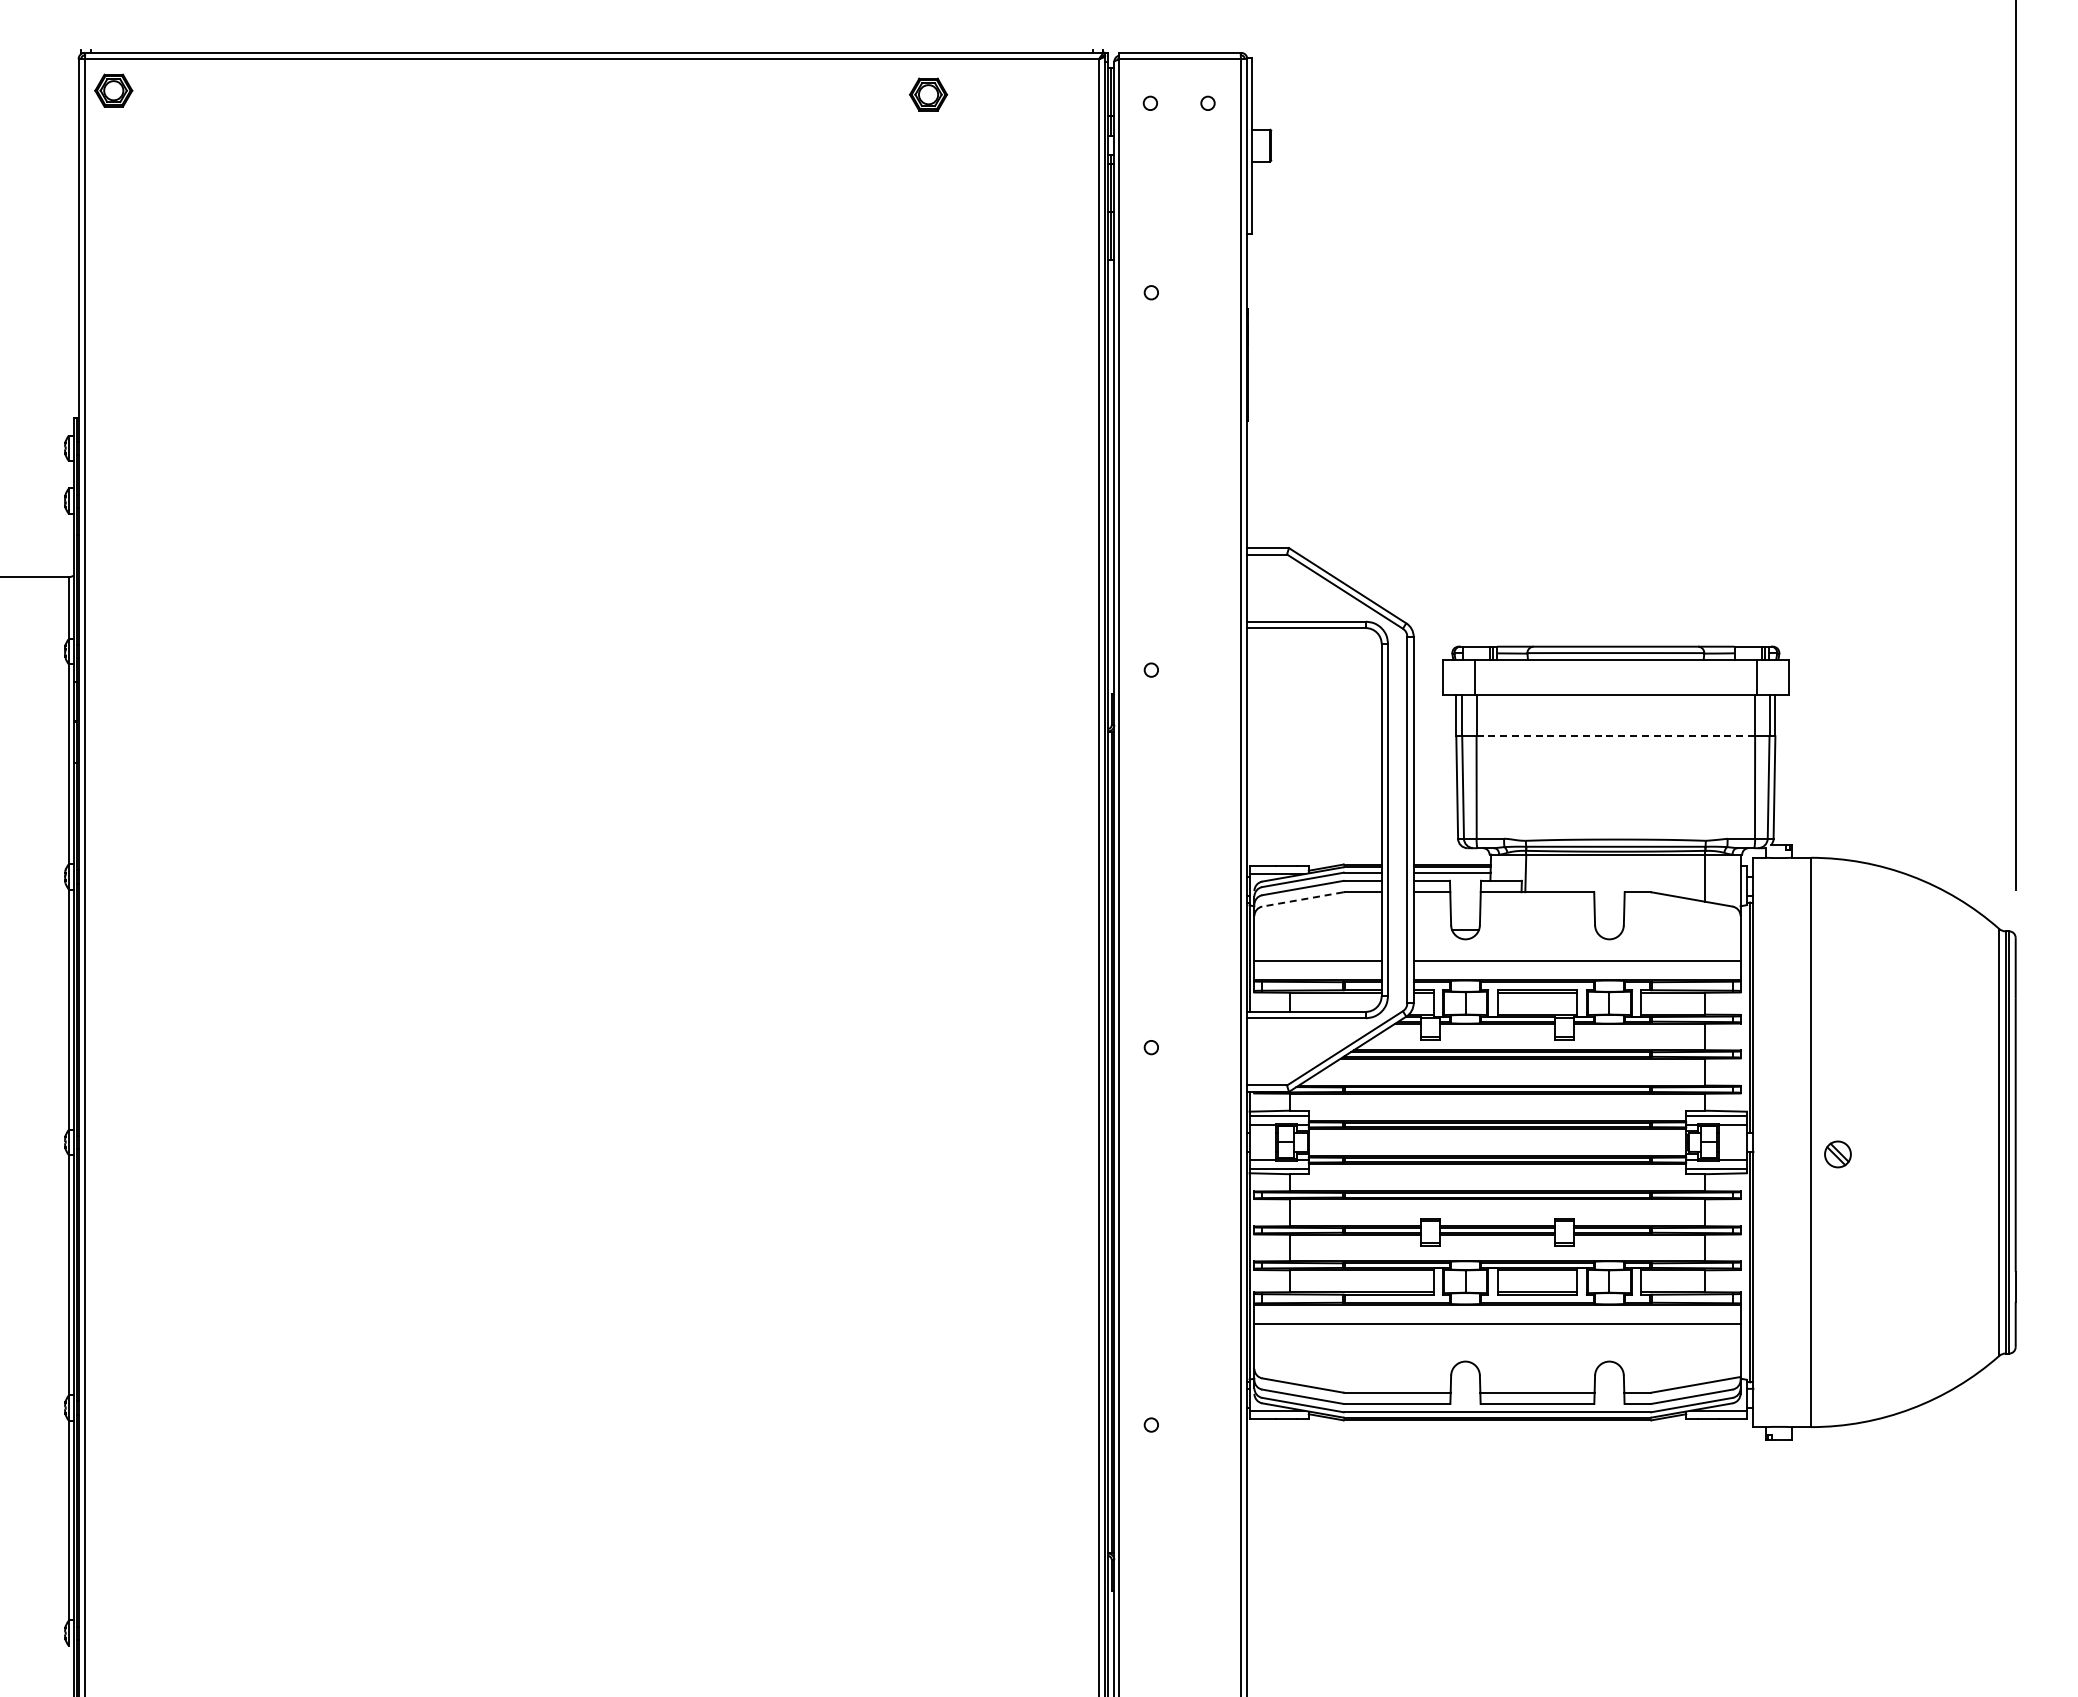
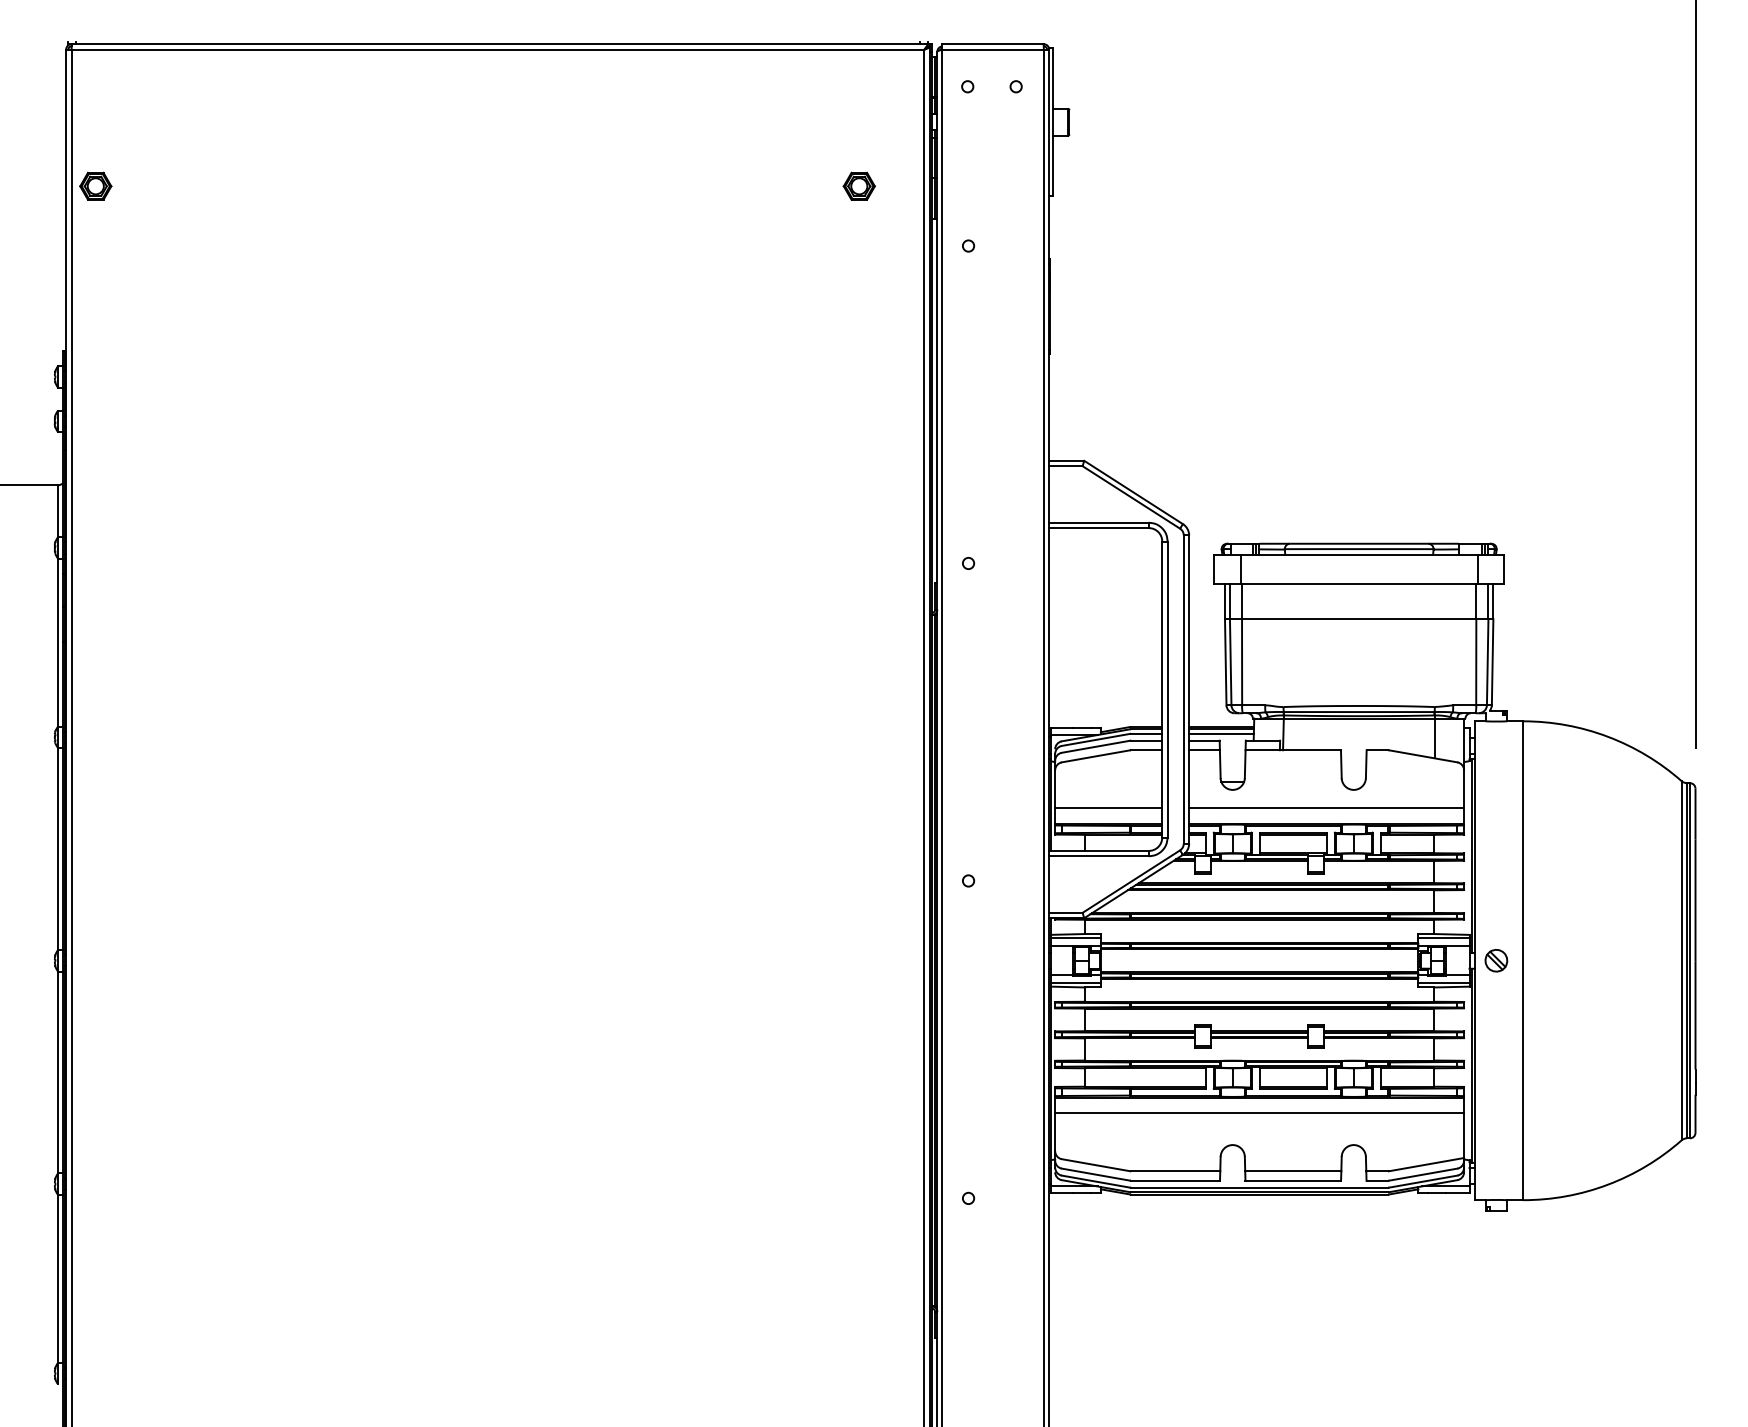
part: (113, 90) -> (95, 186), moved
part: (928, 94) -> (859, 186), moved
line: (1616, 736) -> (1359, 619), dashed -> solid
line: (1302, 899) -> (1095, 756), dashed -> solid
part: (1837, 1154) -> (1495, 960), moved

